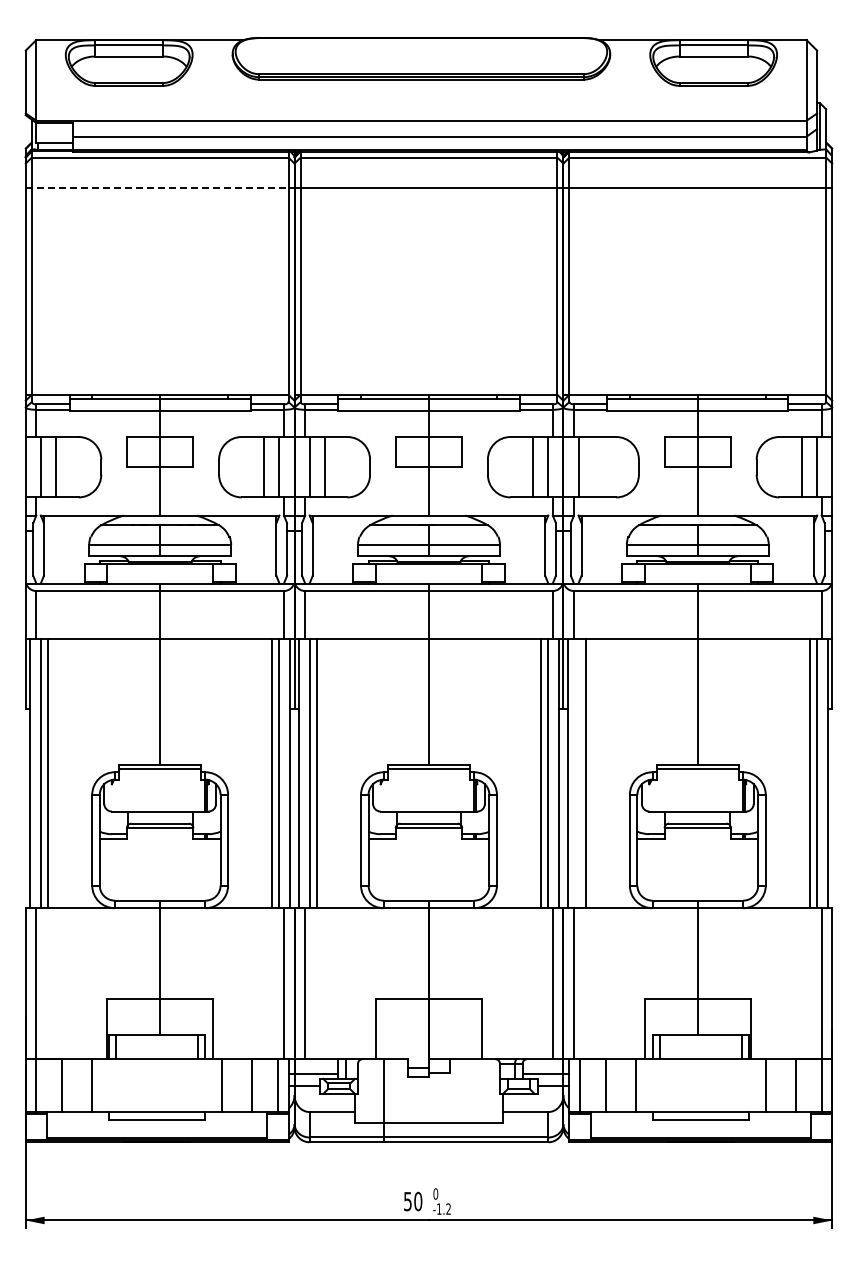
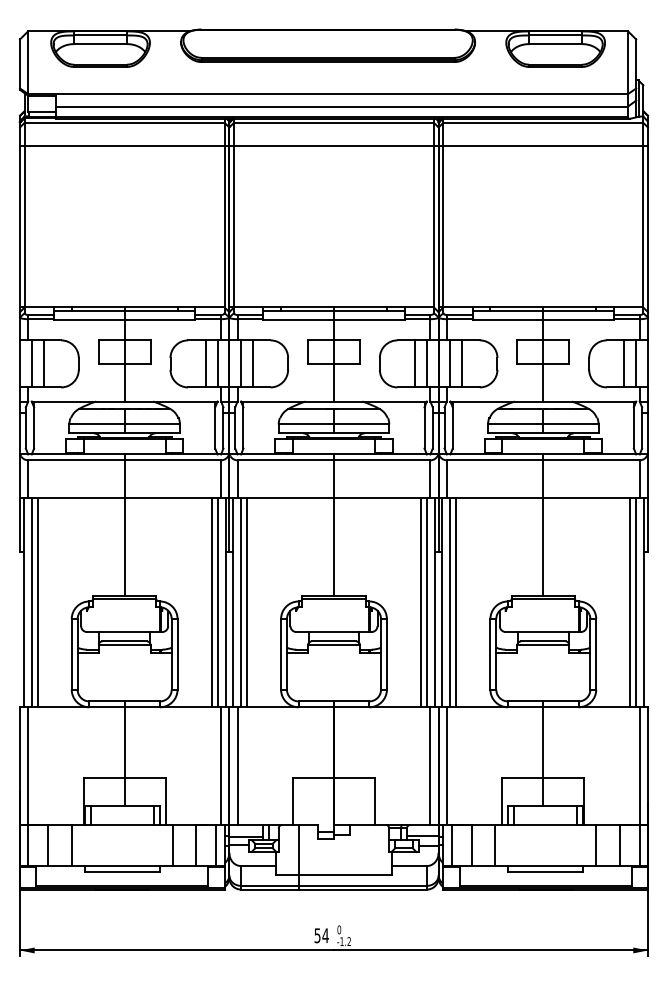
line: (160, 187) -> (124, 146), dashed -> solid
line: (593, 467) -> (462, 364), added
line: (578, 773) -> (450, 602), added
text: (418, 1201) -> (325, 935), 50 -> 54

